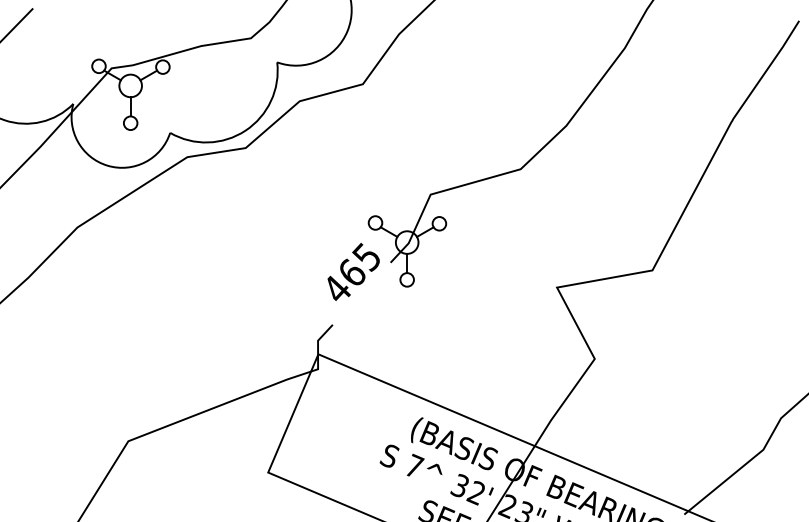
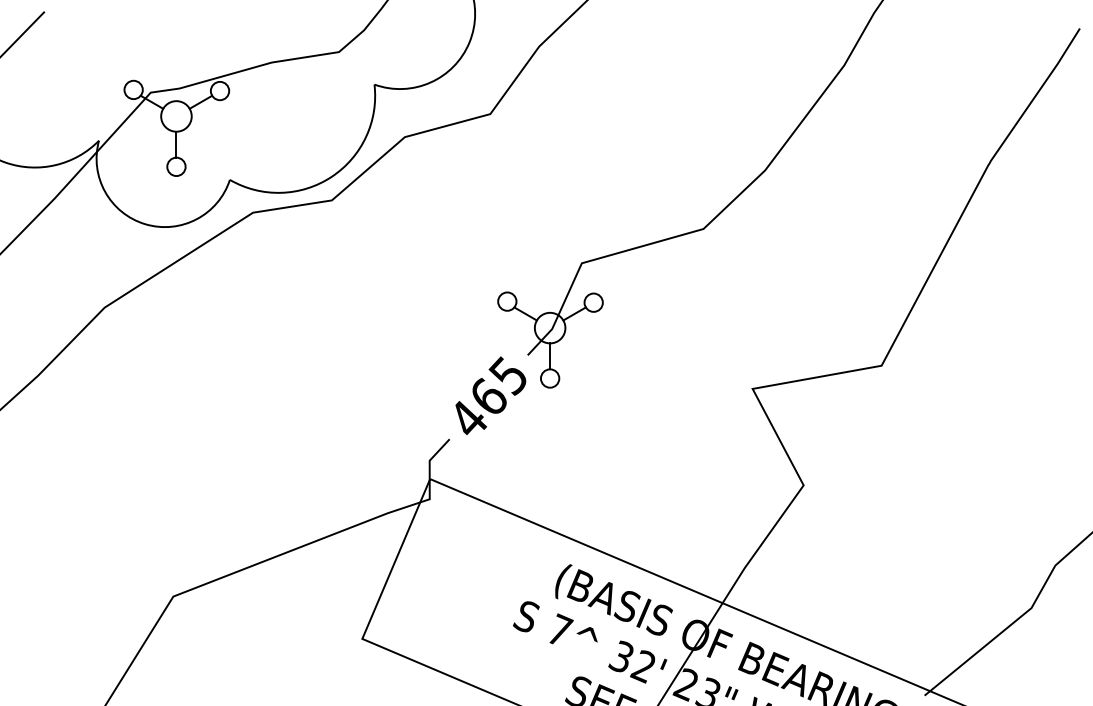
text: (353, 271) -> (490, 395), moved

